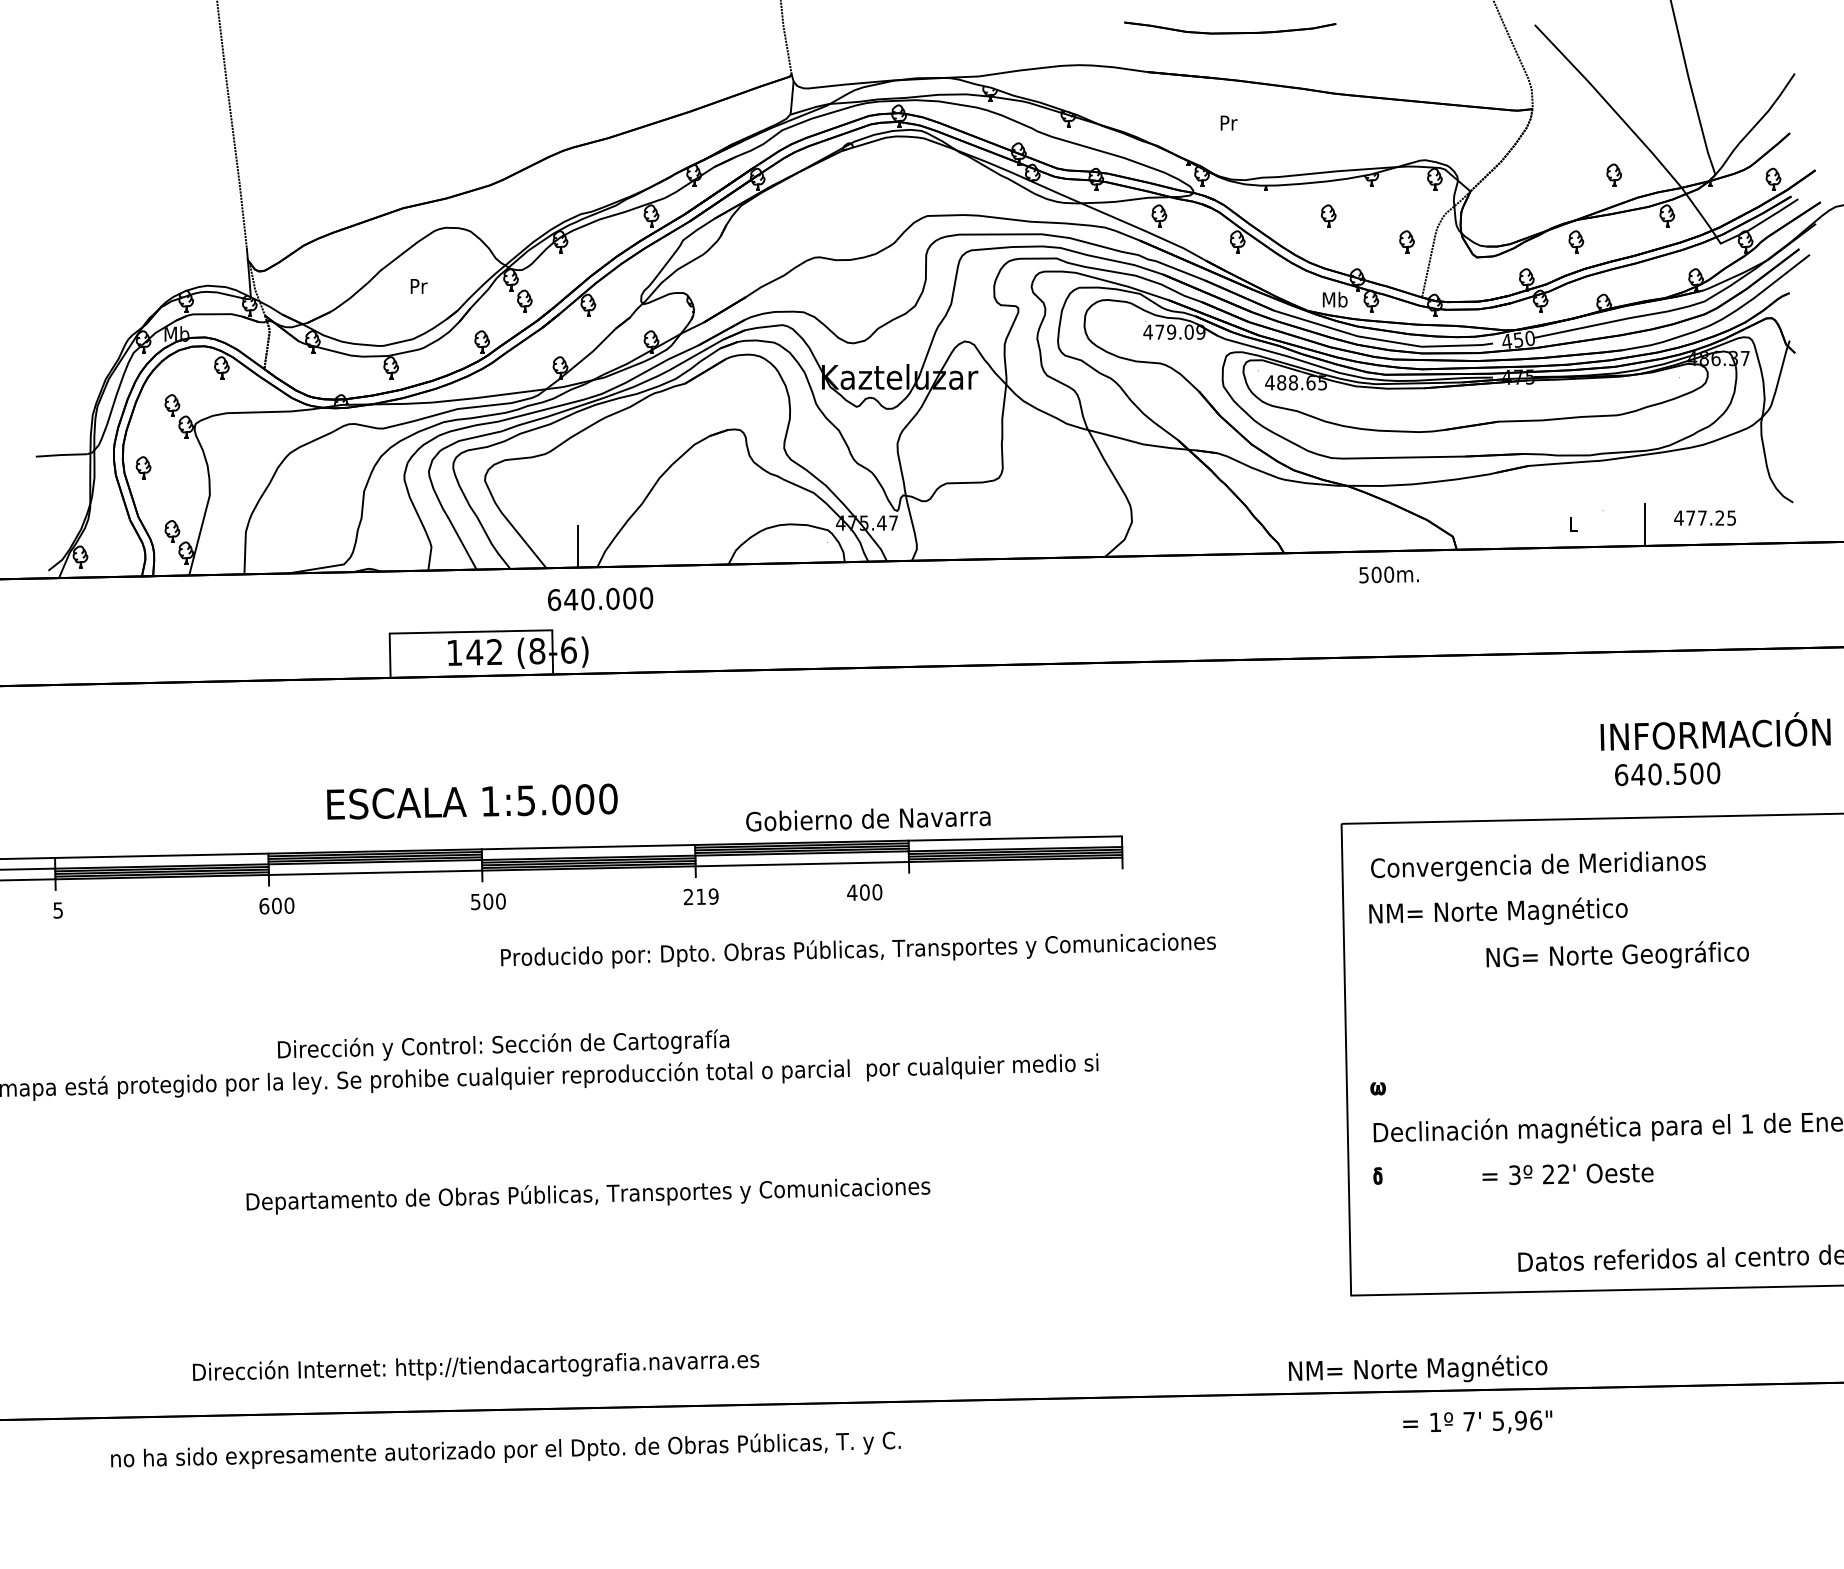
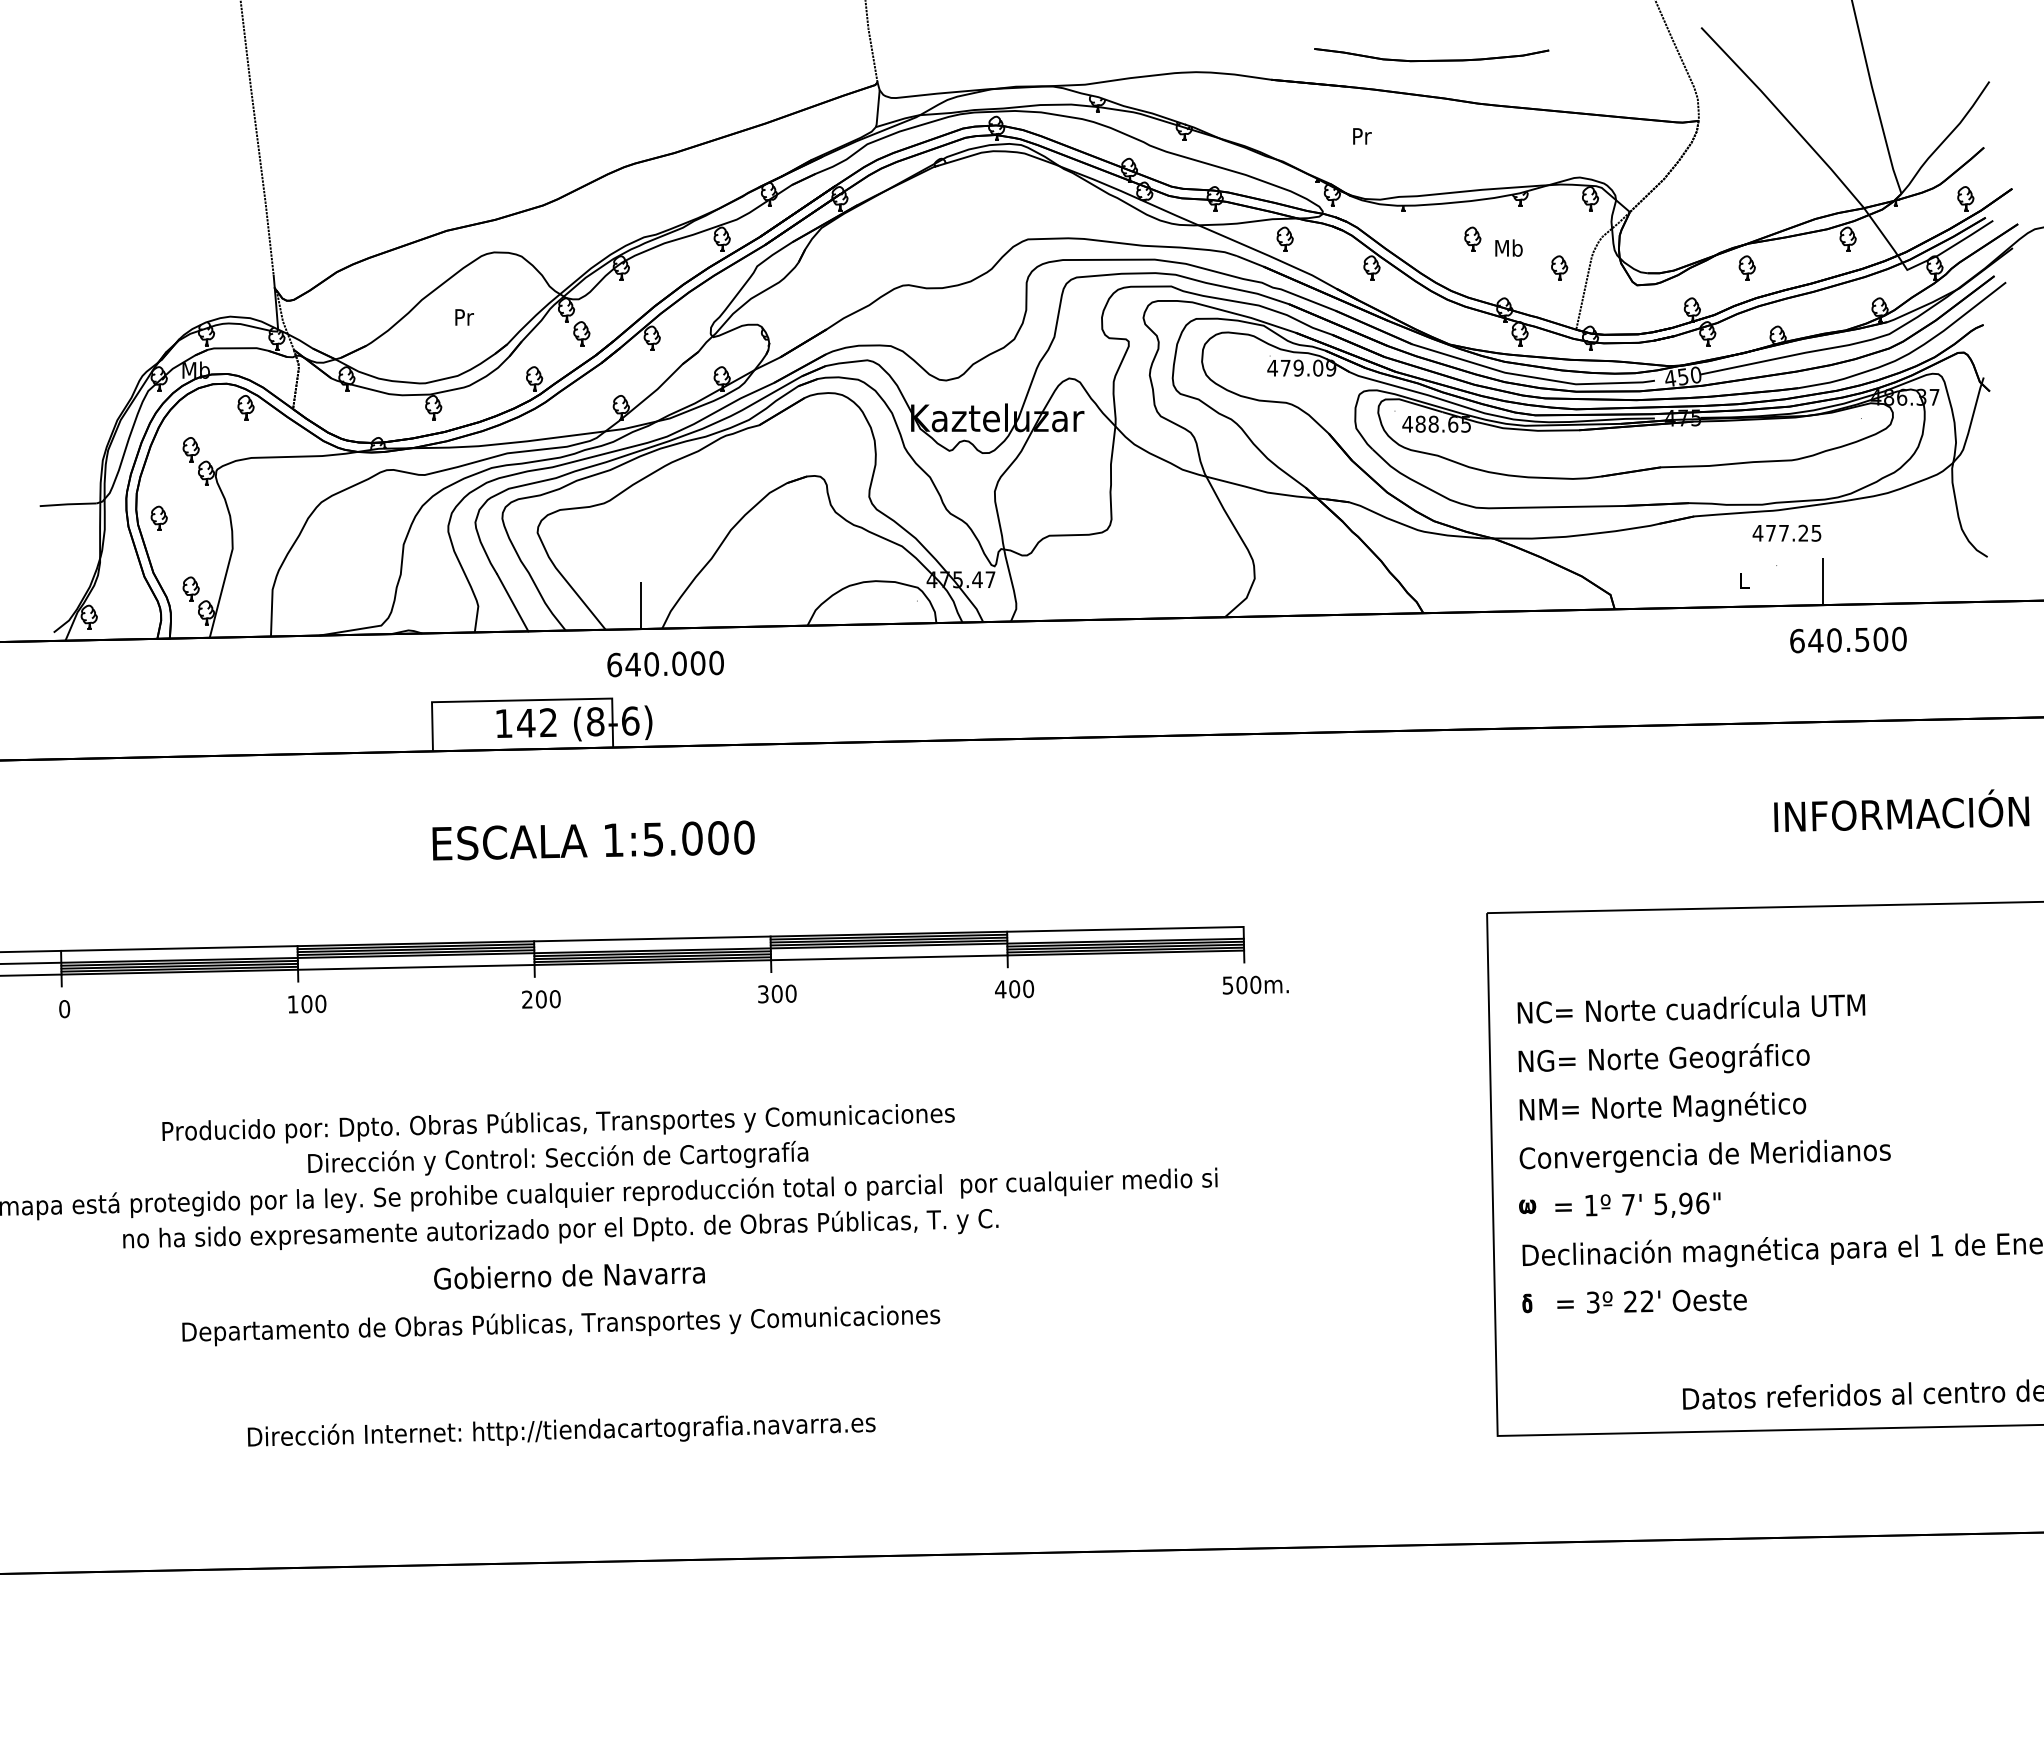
part: (1230, 28) -> (1431, 55), moved
part: (1613, 174) -> (1788, 193), removed
text: (1334, 299) -> (1508, 247), moved
text: (1704, 517) -> (1786, 532), moved
text: (1388, 574) -> (1255, 984), moved
text: (1667, 773) -> (1848, 639), moved
text: (472, 801) -> (593, 840), moved
text: (868, 819) -> (569, 1276), moved
text: (1537, 865) -> (1704, 1155), moved
text: (864, 891) -> (1014, 988), moved
text: (701, 896) -> (777, 993), 219 -> 300
text: (475, 901) -> (527, 999), 500 -> 200
text: (263, 906) -> (292, 1004), 600 -> 100
text: (58, 910) -> (64, 1009), 5 -> 0
text: (1534, 910) -> (1700, 1009), NM= Norte Magnético -> NC= Norte cuadrícula UTM
text: (858, 950) -> (558, 1123), moved
text: (1617, 955) -> (1663, 1058), moved
text: (1567, 1174) -> (1651, 1301), moved
text: (588, 1195) -> (561, 1325), moved
text: (475, 1366) -> (561, 1430), moved
text: (1417, 1368) -> (1662, 1106), moved
text: (1477, 1421) -> (1637, 1204), moved
text: (505, 1450) -> (560, 1229), moved

